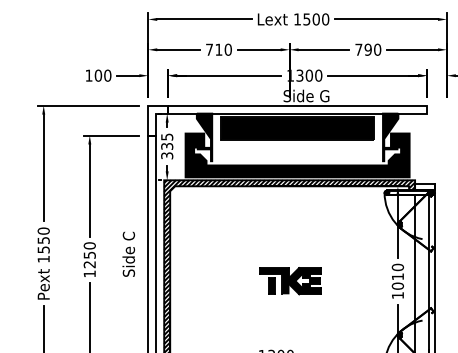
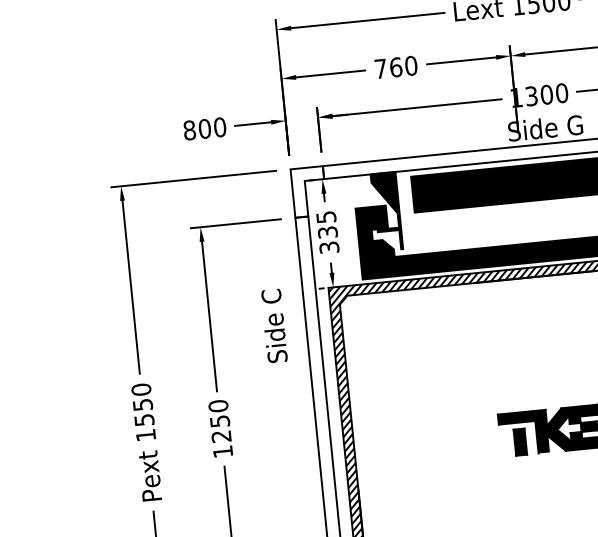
text: (218, 49) -> (395, 66), 710 -> 760
text: (88, 75) -> (188, 130), 100 -> 800
text: (128, 253) -> (273, 324), moved

